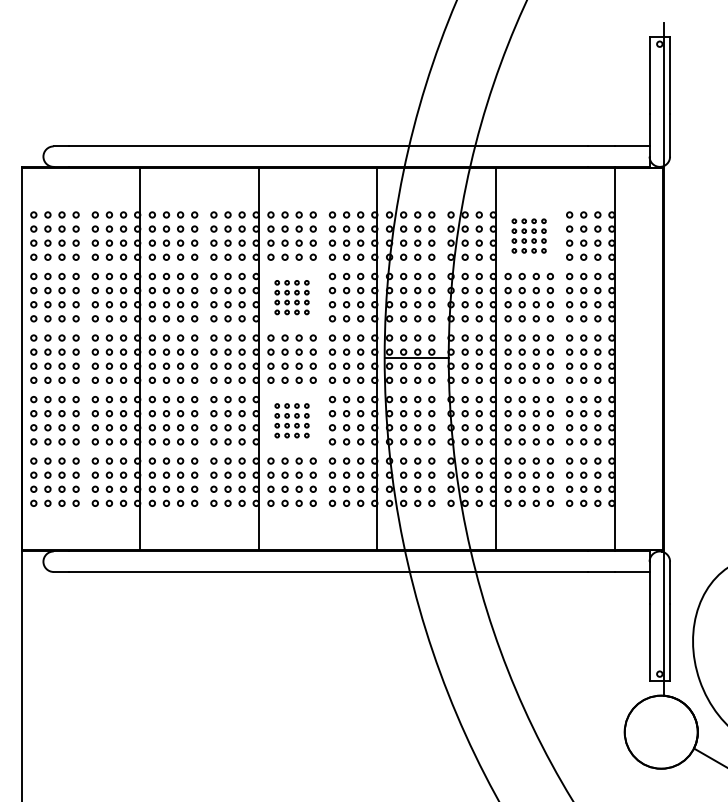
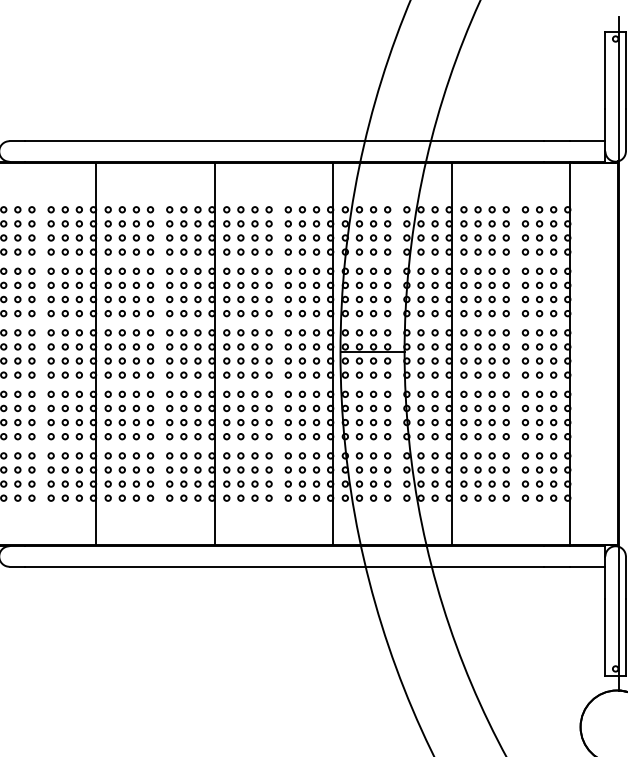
part: (528, 235) -> (484, 230), size x1.43
part: (291, 297) -> (247, 292), size x1.43
part: (291, 420) -> (247, 415), size x1.43

